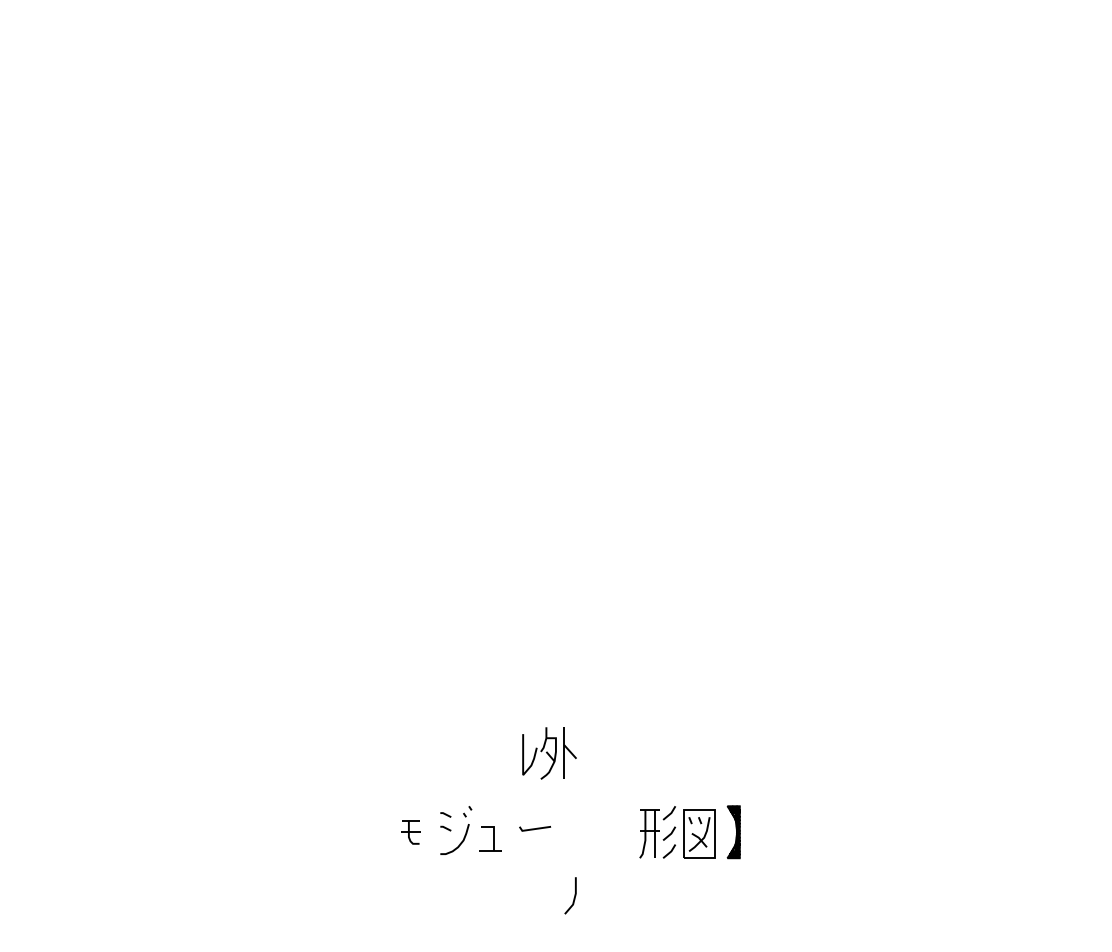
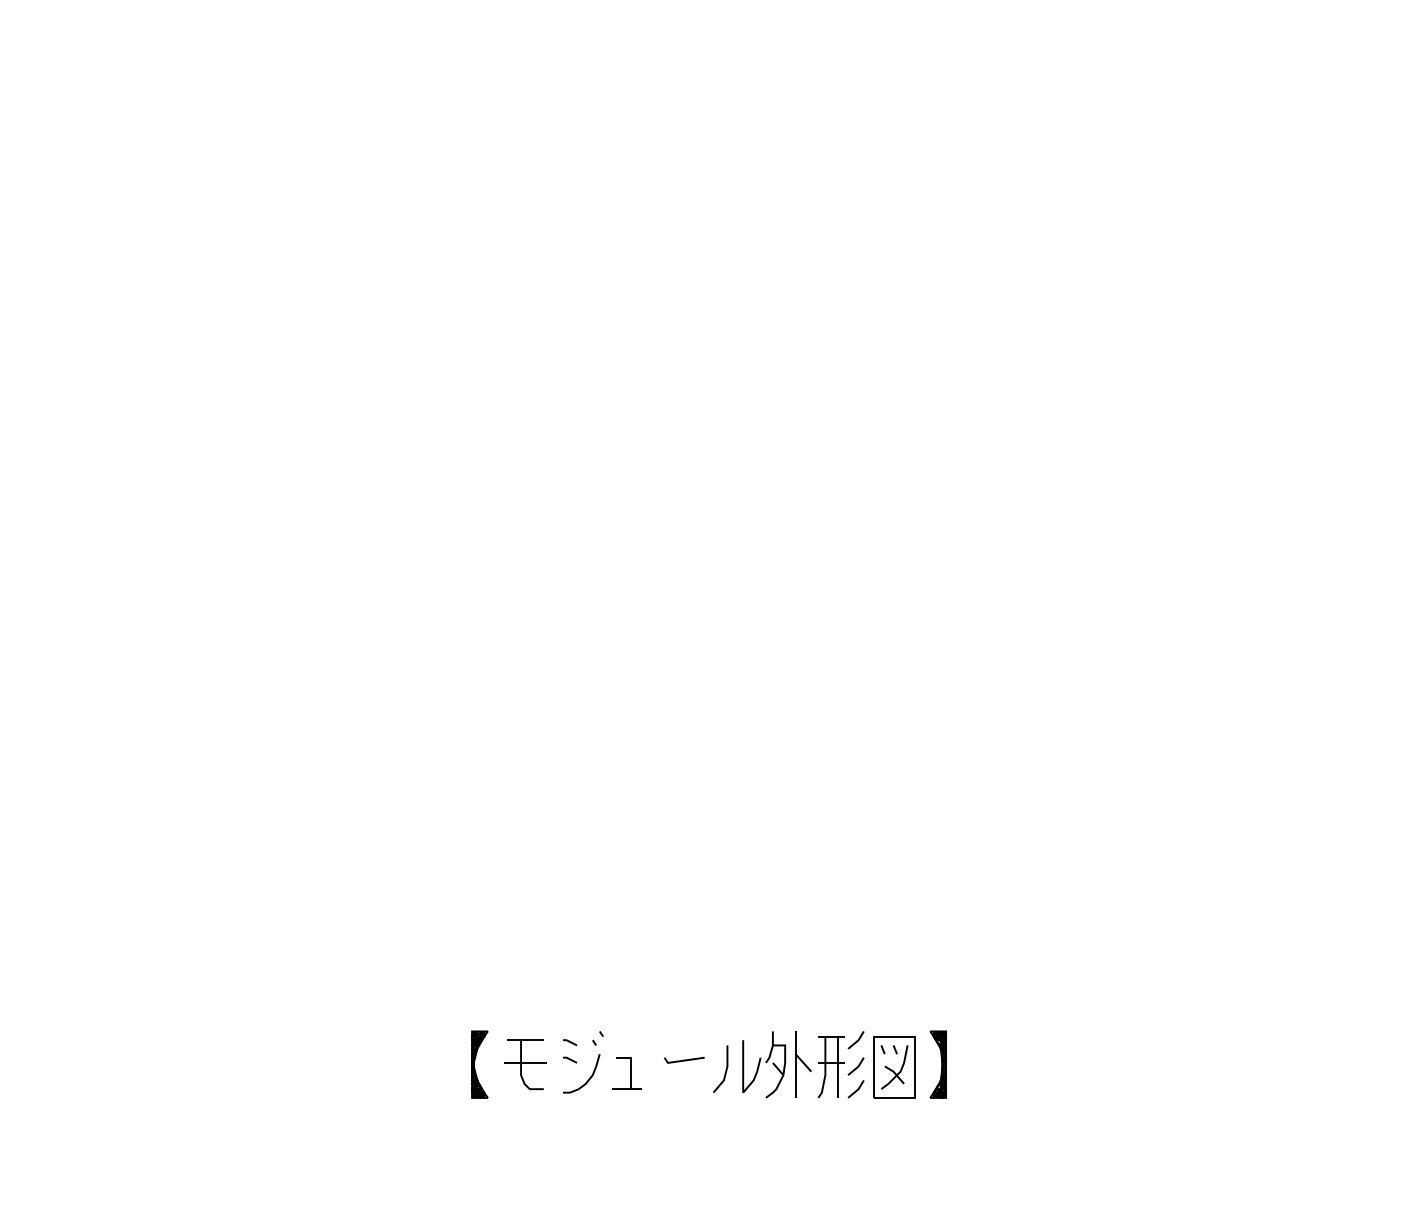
part: (549, 753) -> (776, 1064), moved
part: (375, 832) -> (480, 1064), added
part: (410, 832) -> (524, 1064), size x1.67
line: (574, 895) -> (725, 1068), moved

